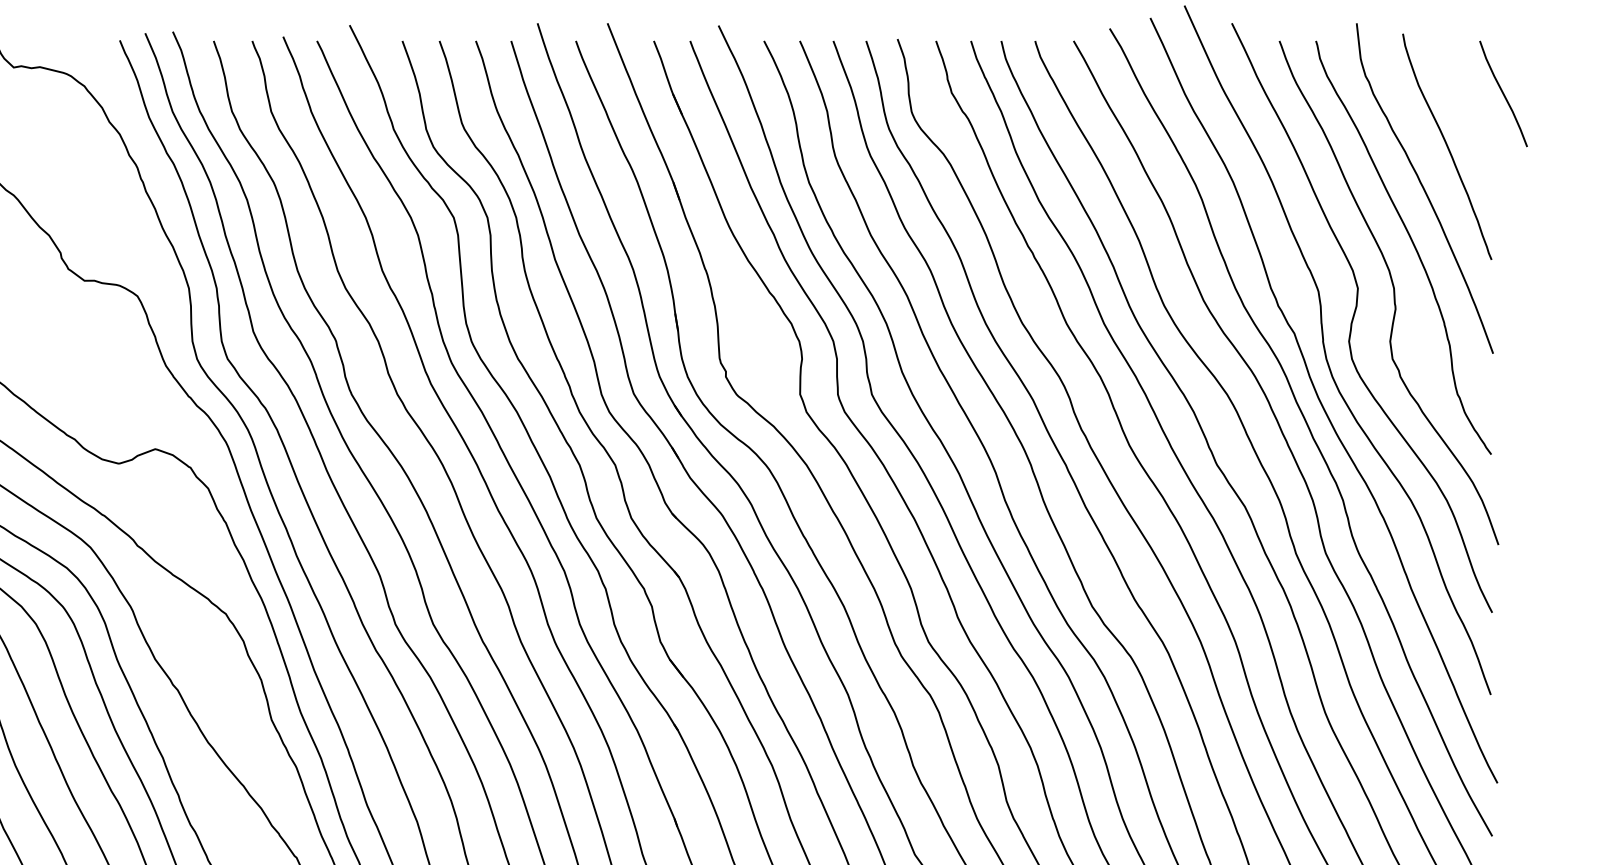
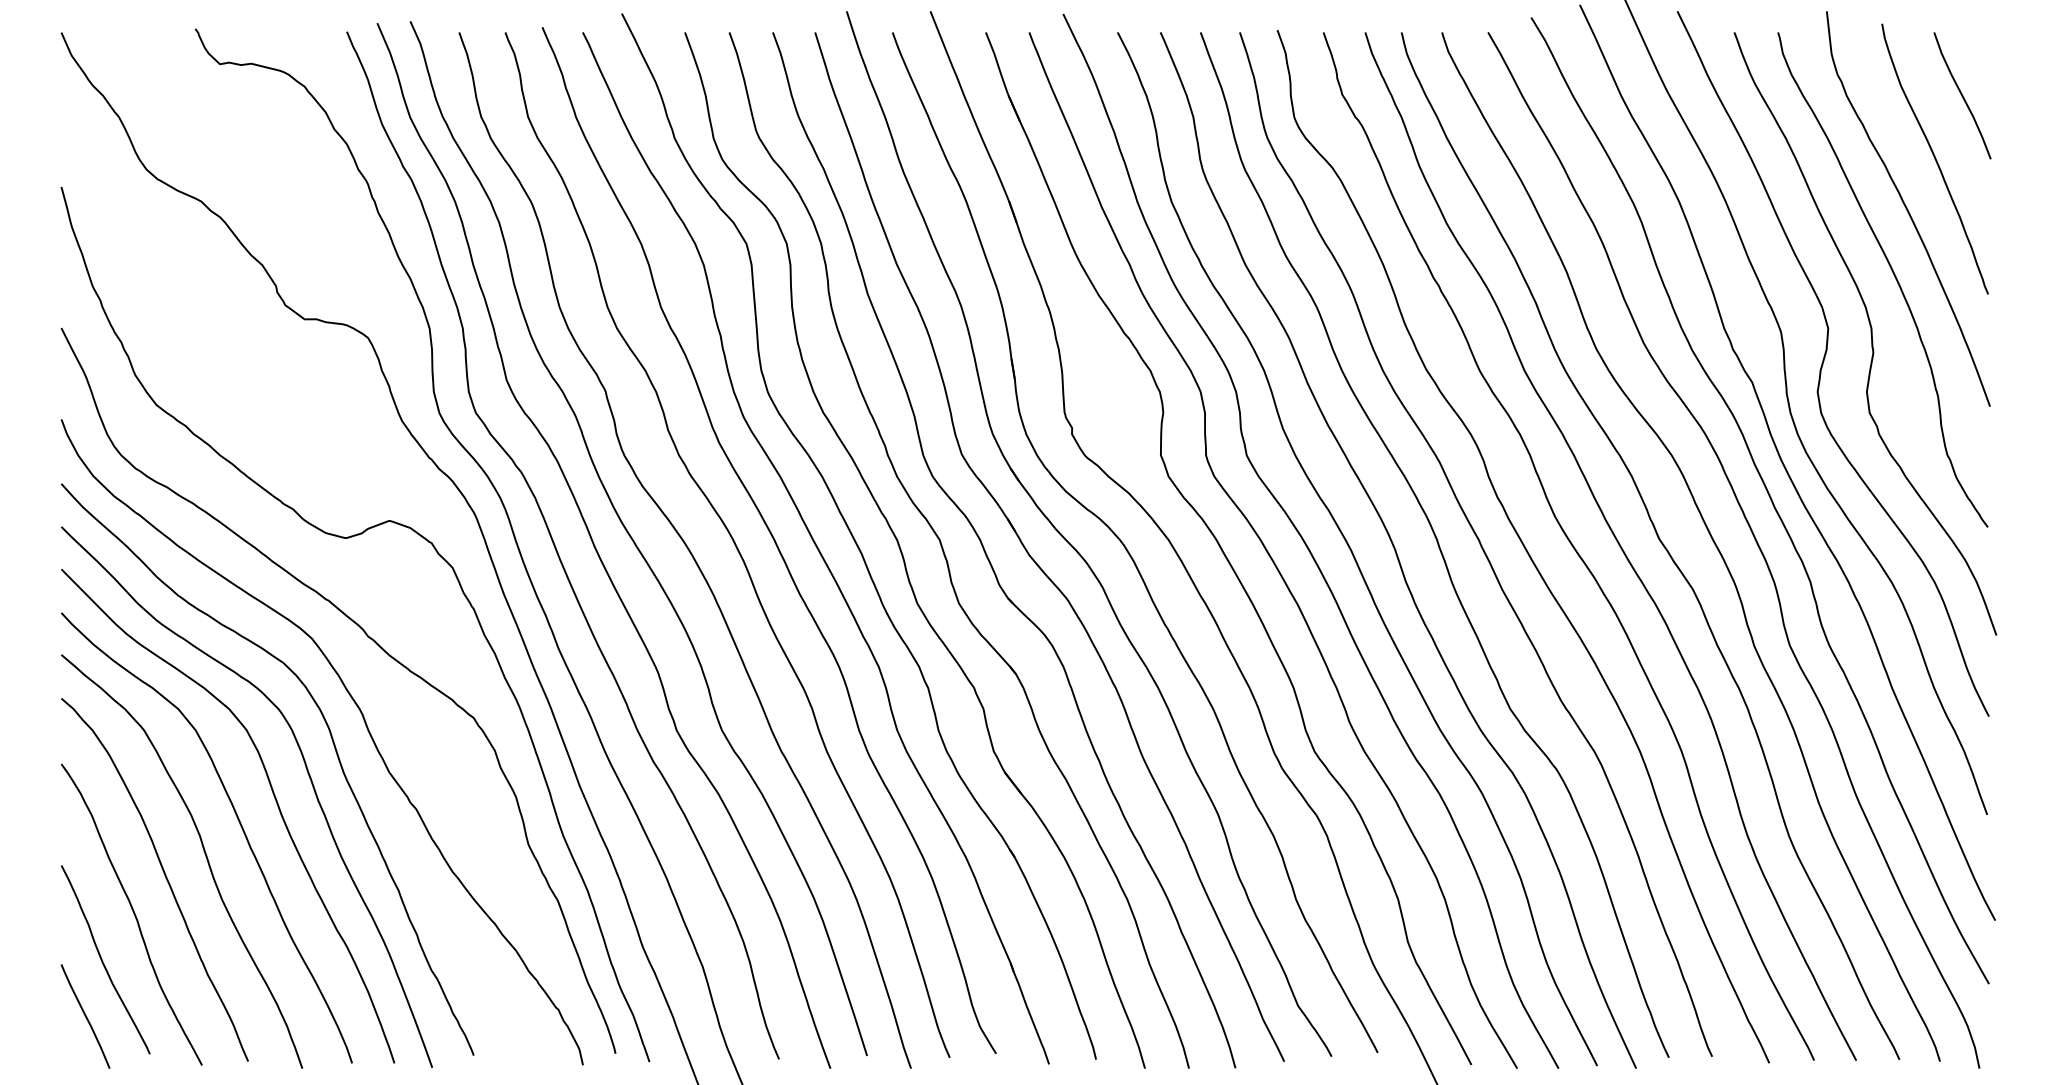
curve: (1503, 93) -> (1962, 95), moved

